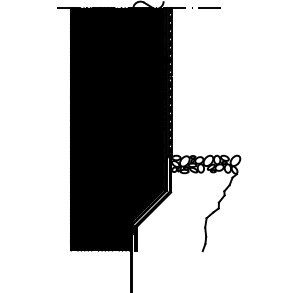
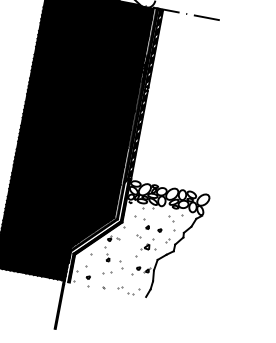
hatch: (180, 212) -> (128, 247), added

